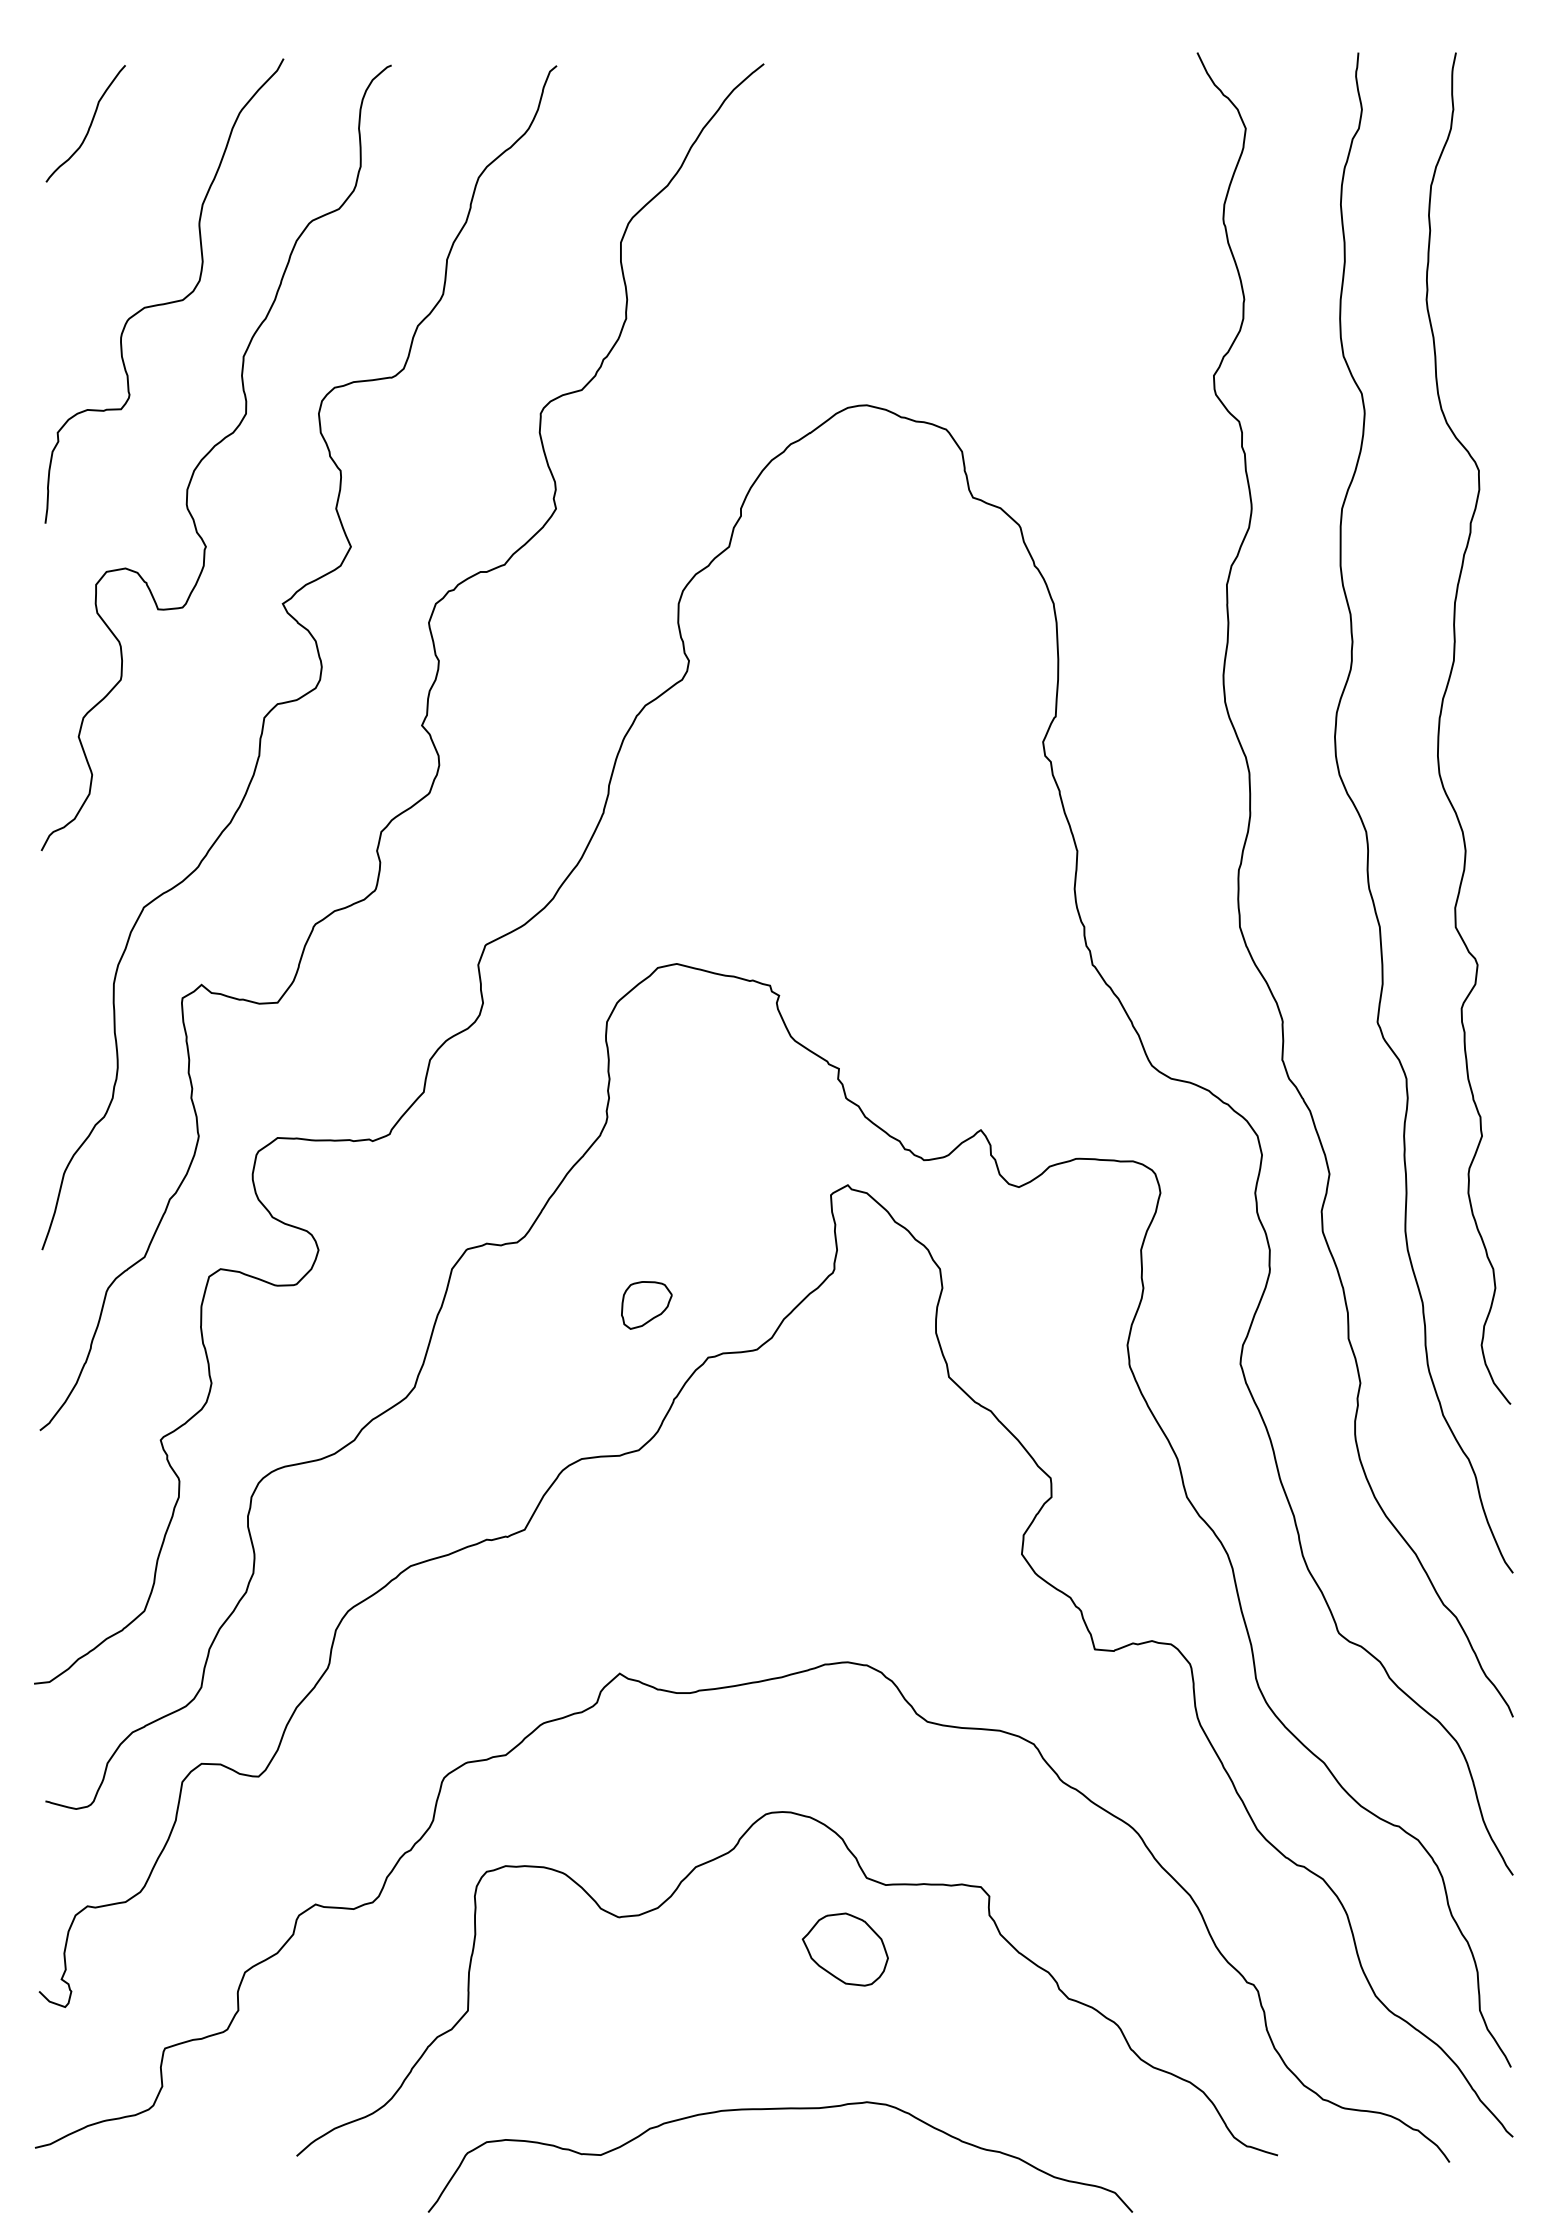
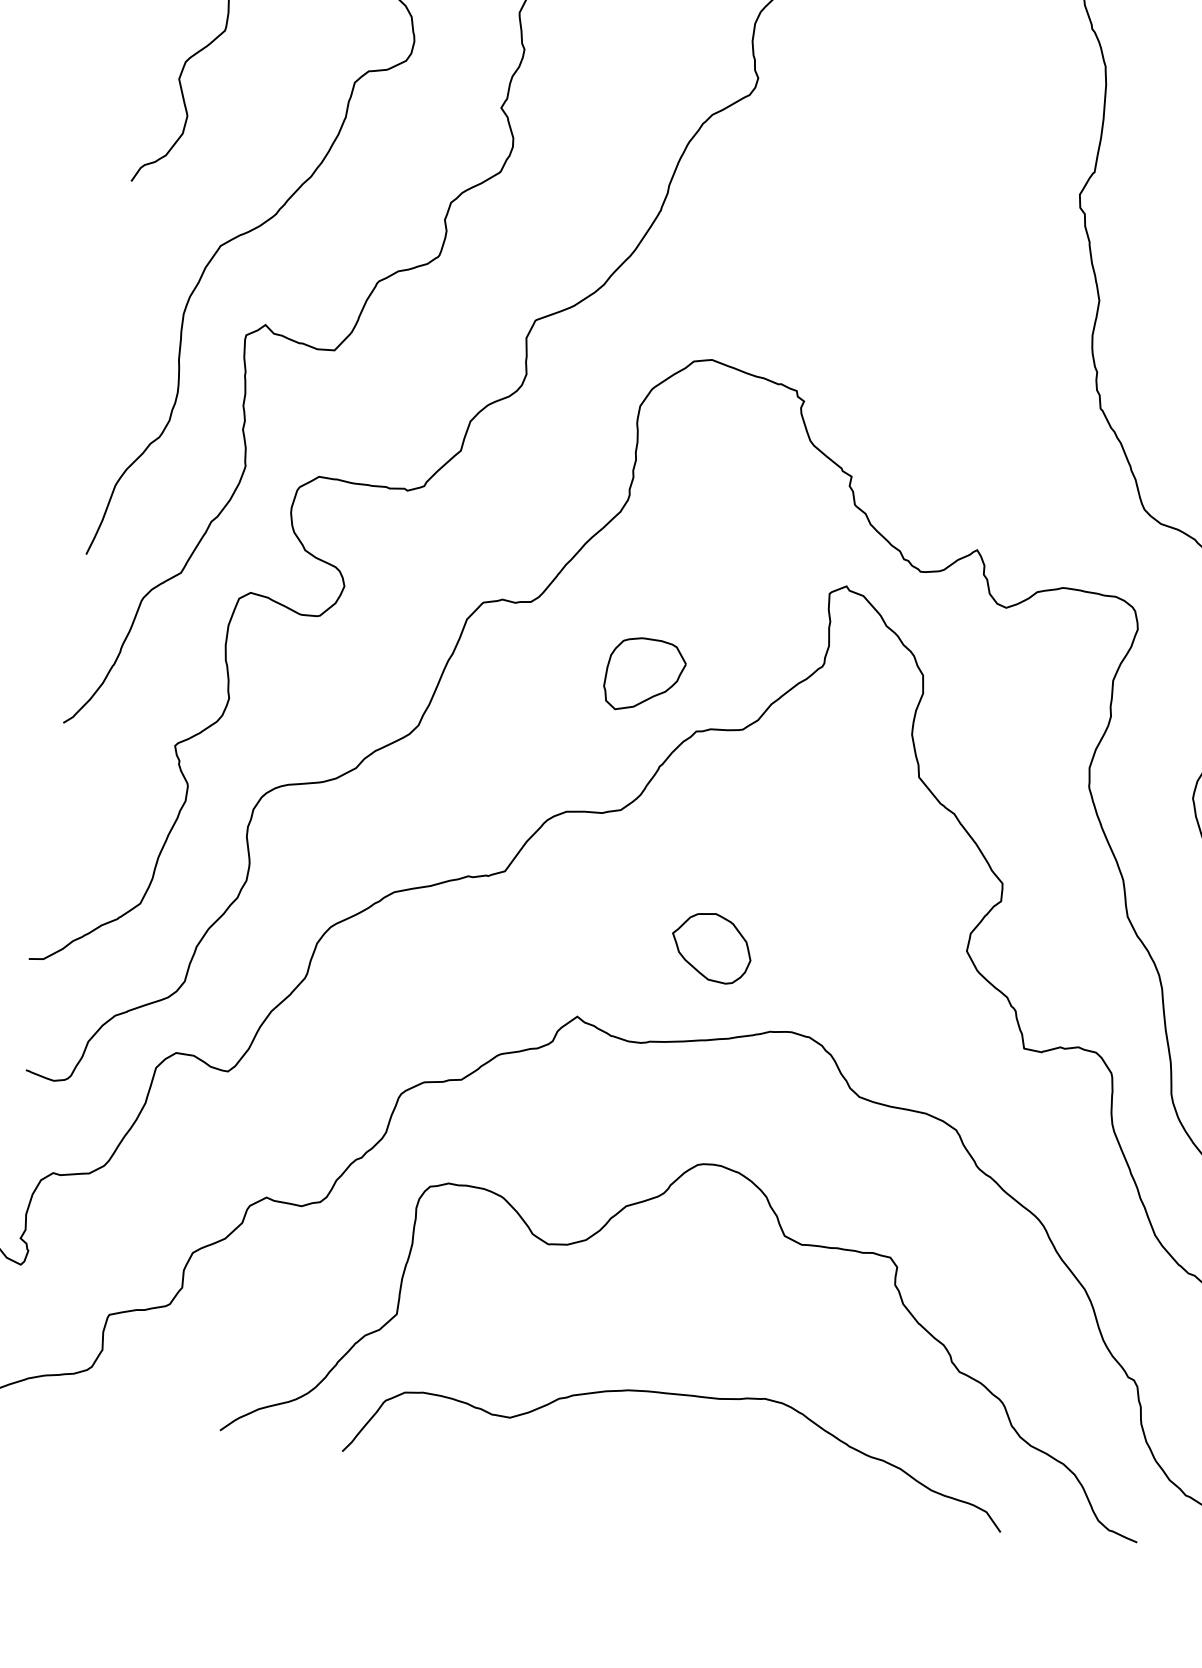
part: (646, 1305) -> (644, 675), size x1.67
part: (844, 1949) -> (710, 947), moved
curve: (780, 2109) -> (683, 1395), moved

